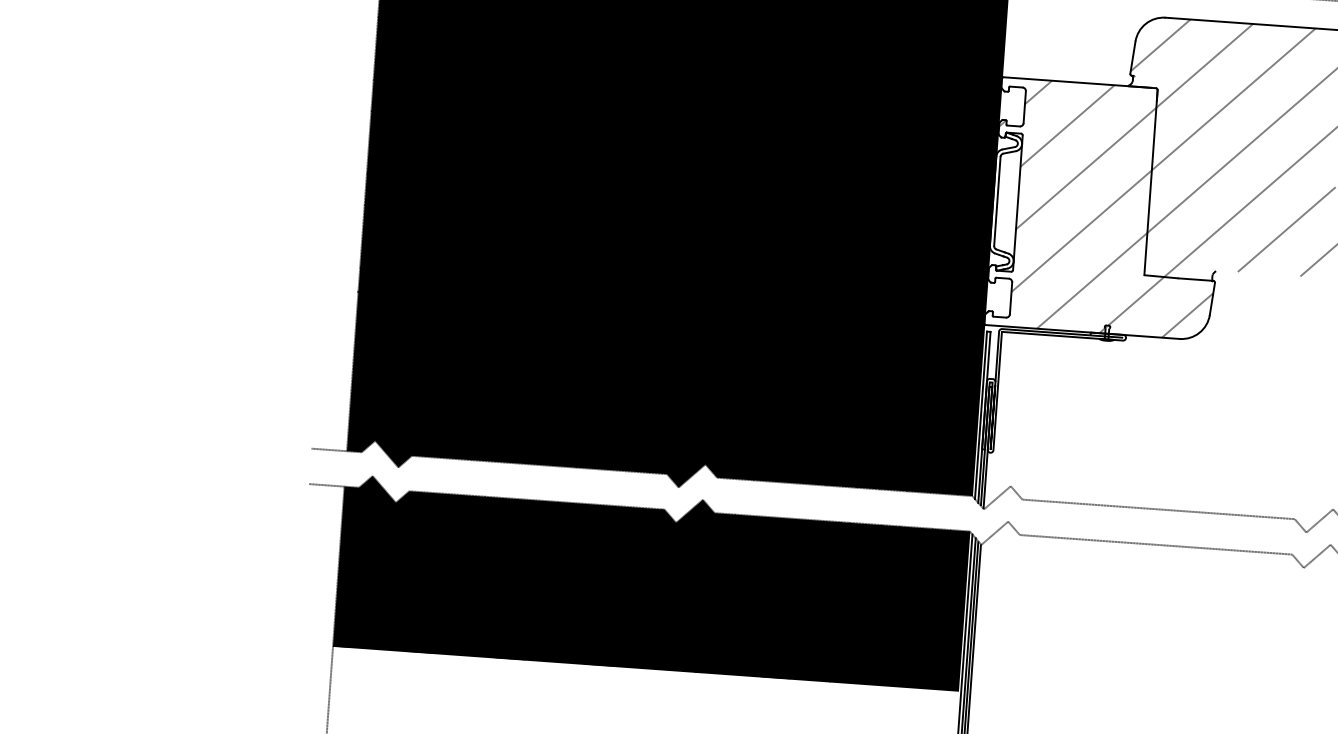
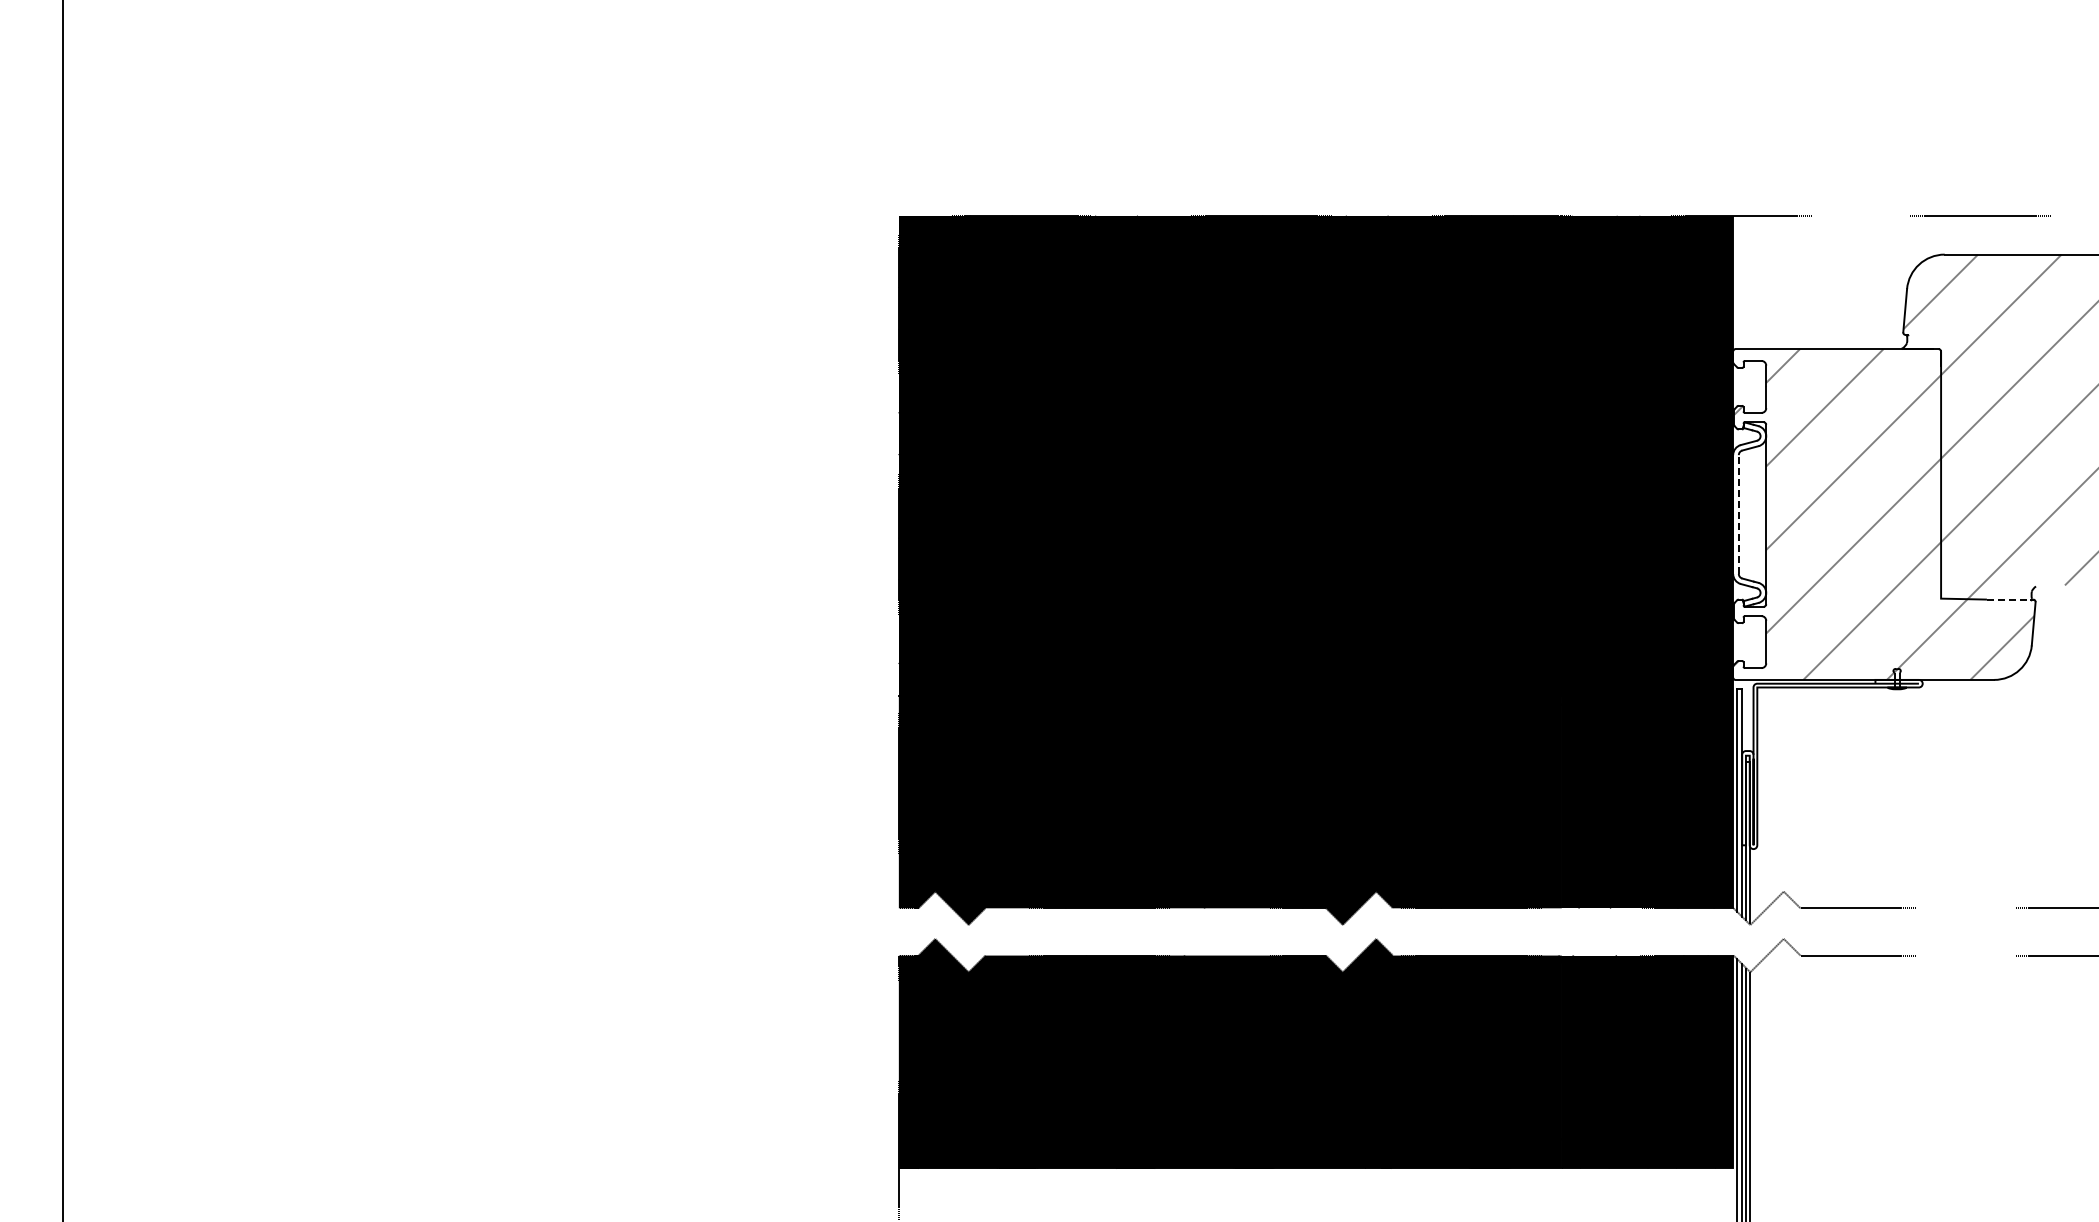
line: (997, 201) -> (1738, 514), solid -> dashed
line: (1195, 279) -> (2009, 599), solid -> dashed

